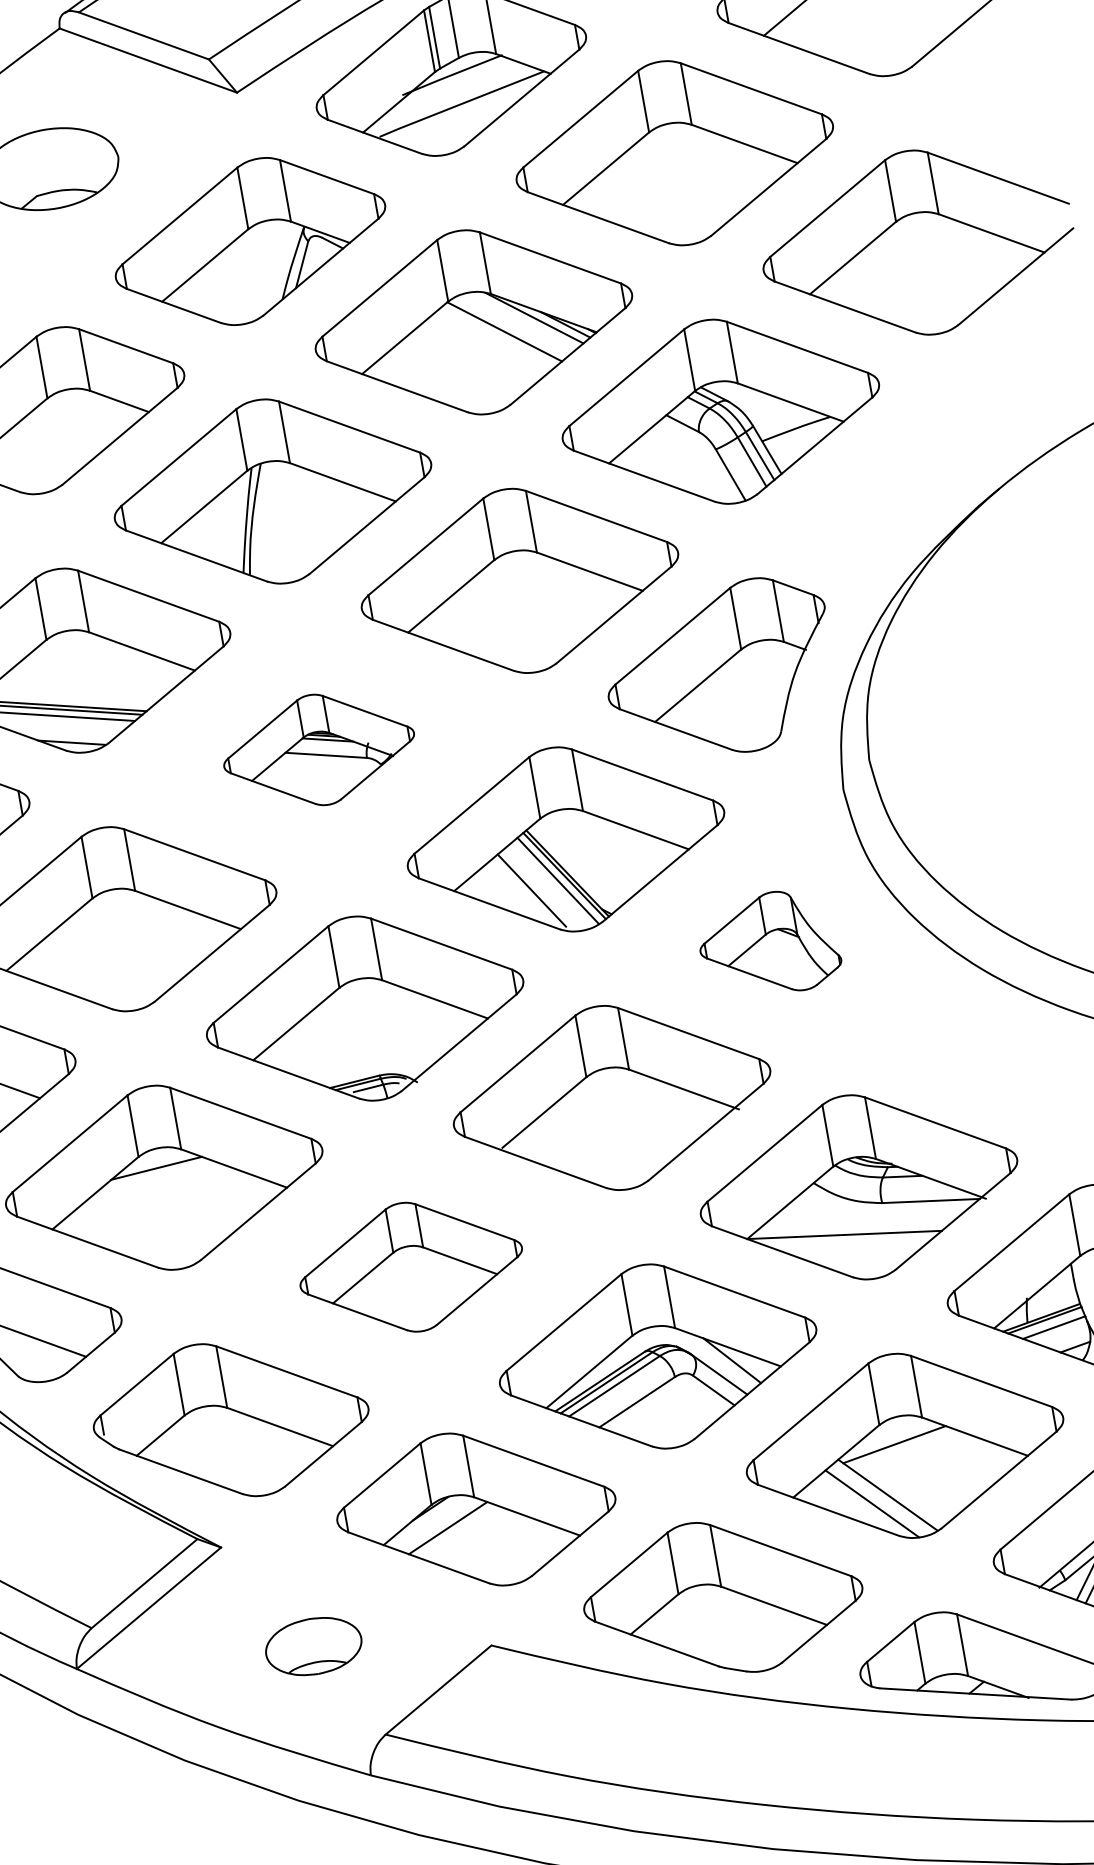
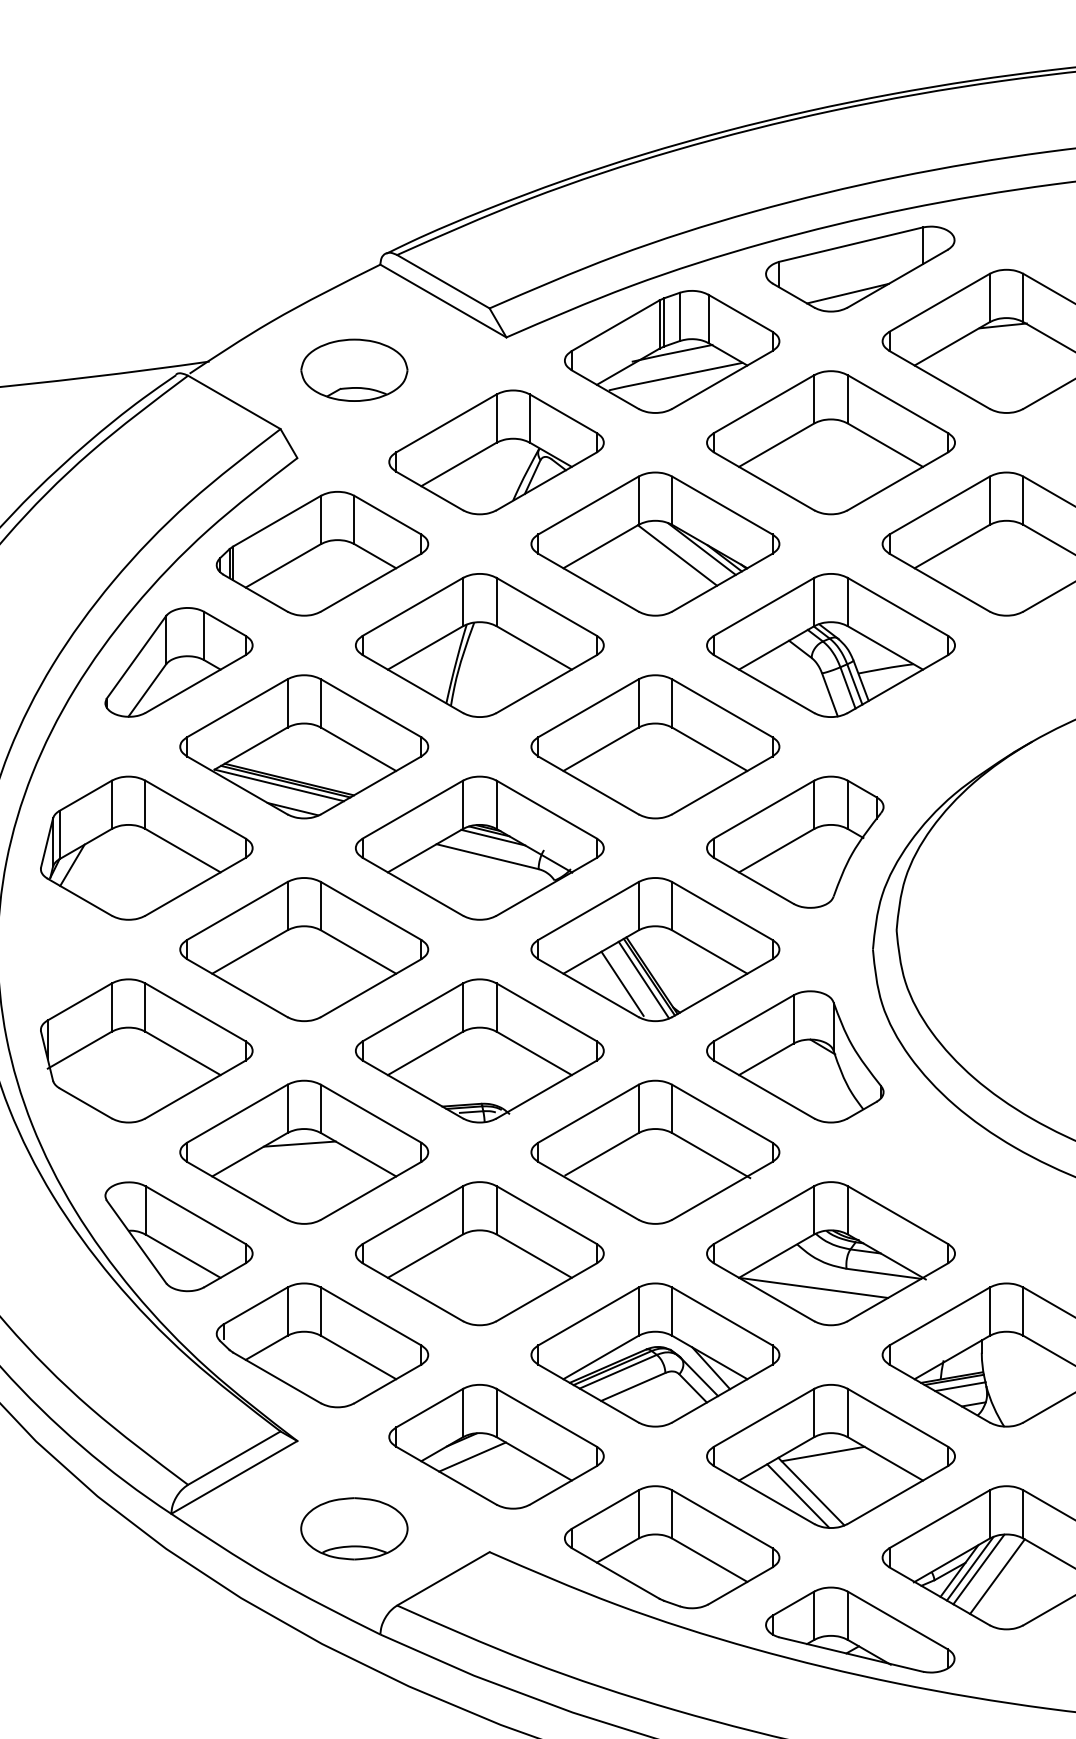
part: (318, 749) -> (479, 847), size x1.67
part: (768, 943) -> (795, 1056), size x1.67
part: (410, 1266) -> (479, 1253), size x1.43
part: (313, 1646) -> (354, 1528), size x1.43

